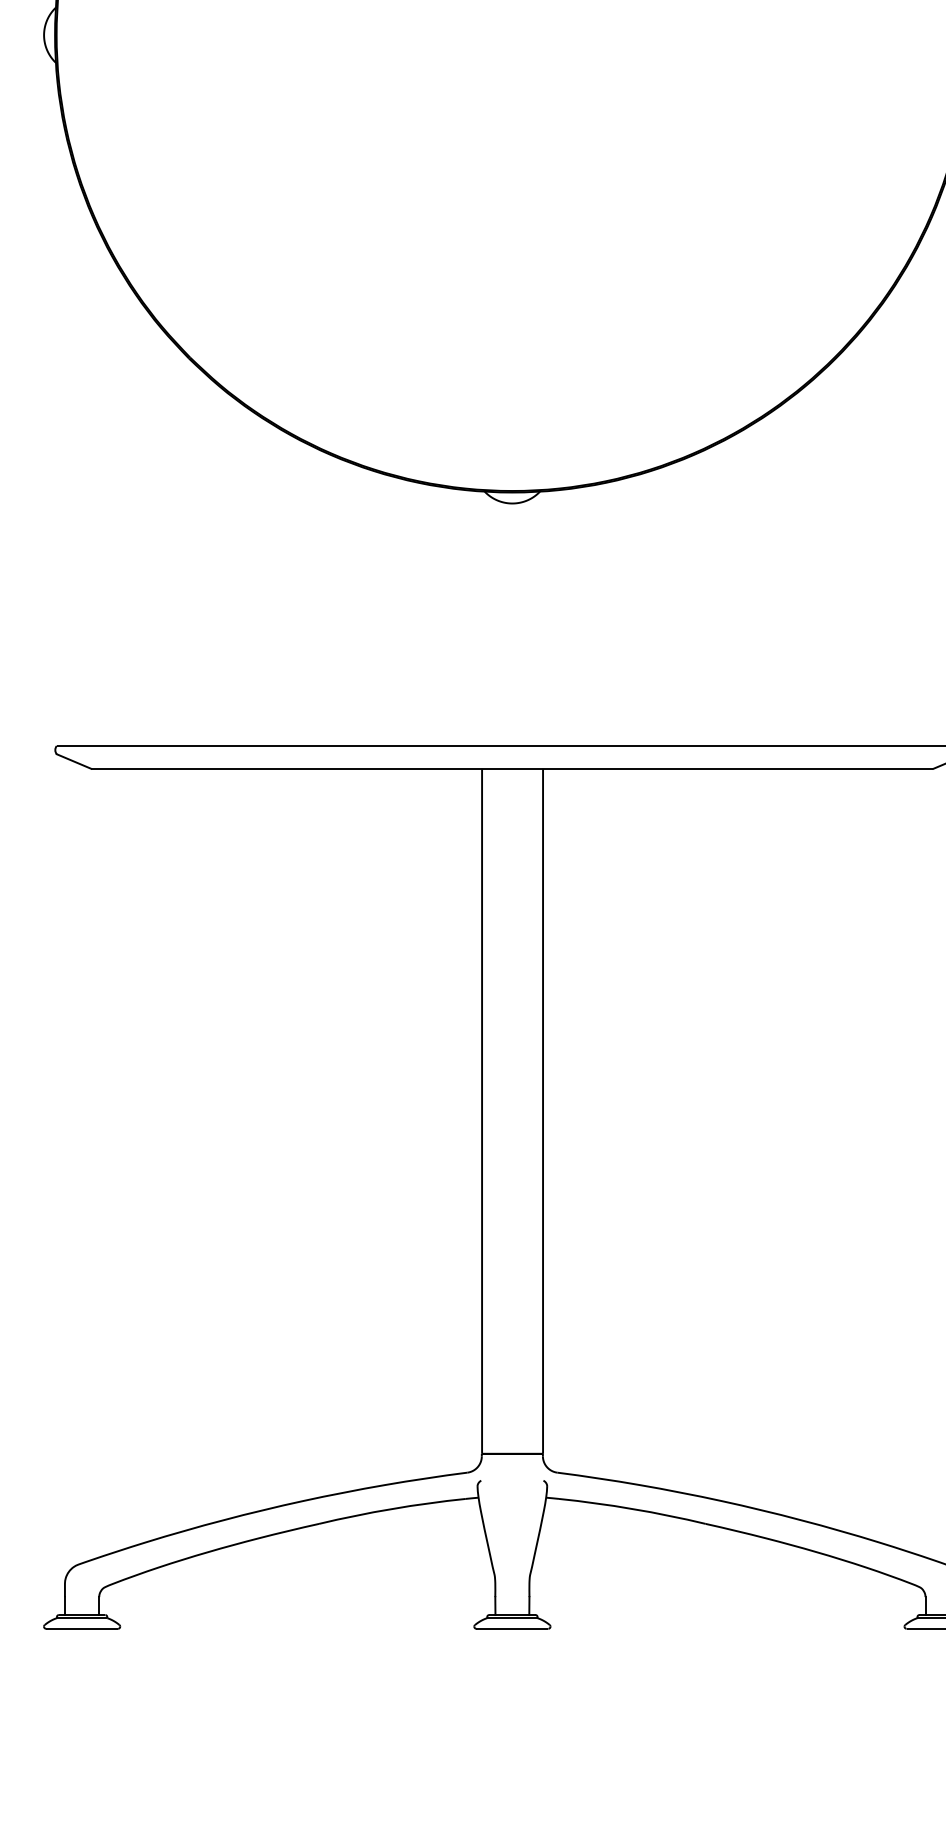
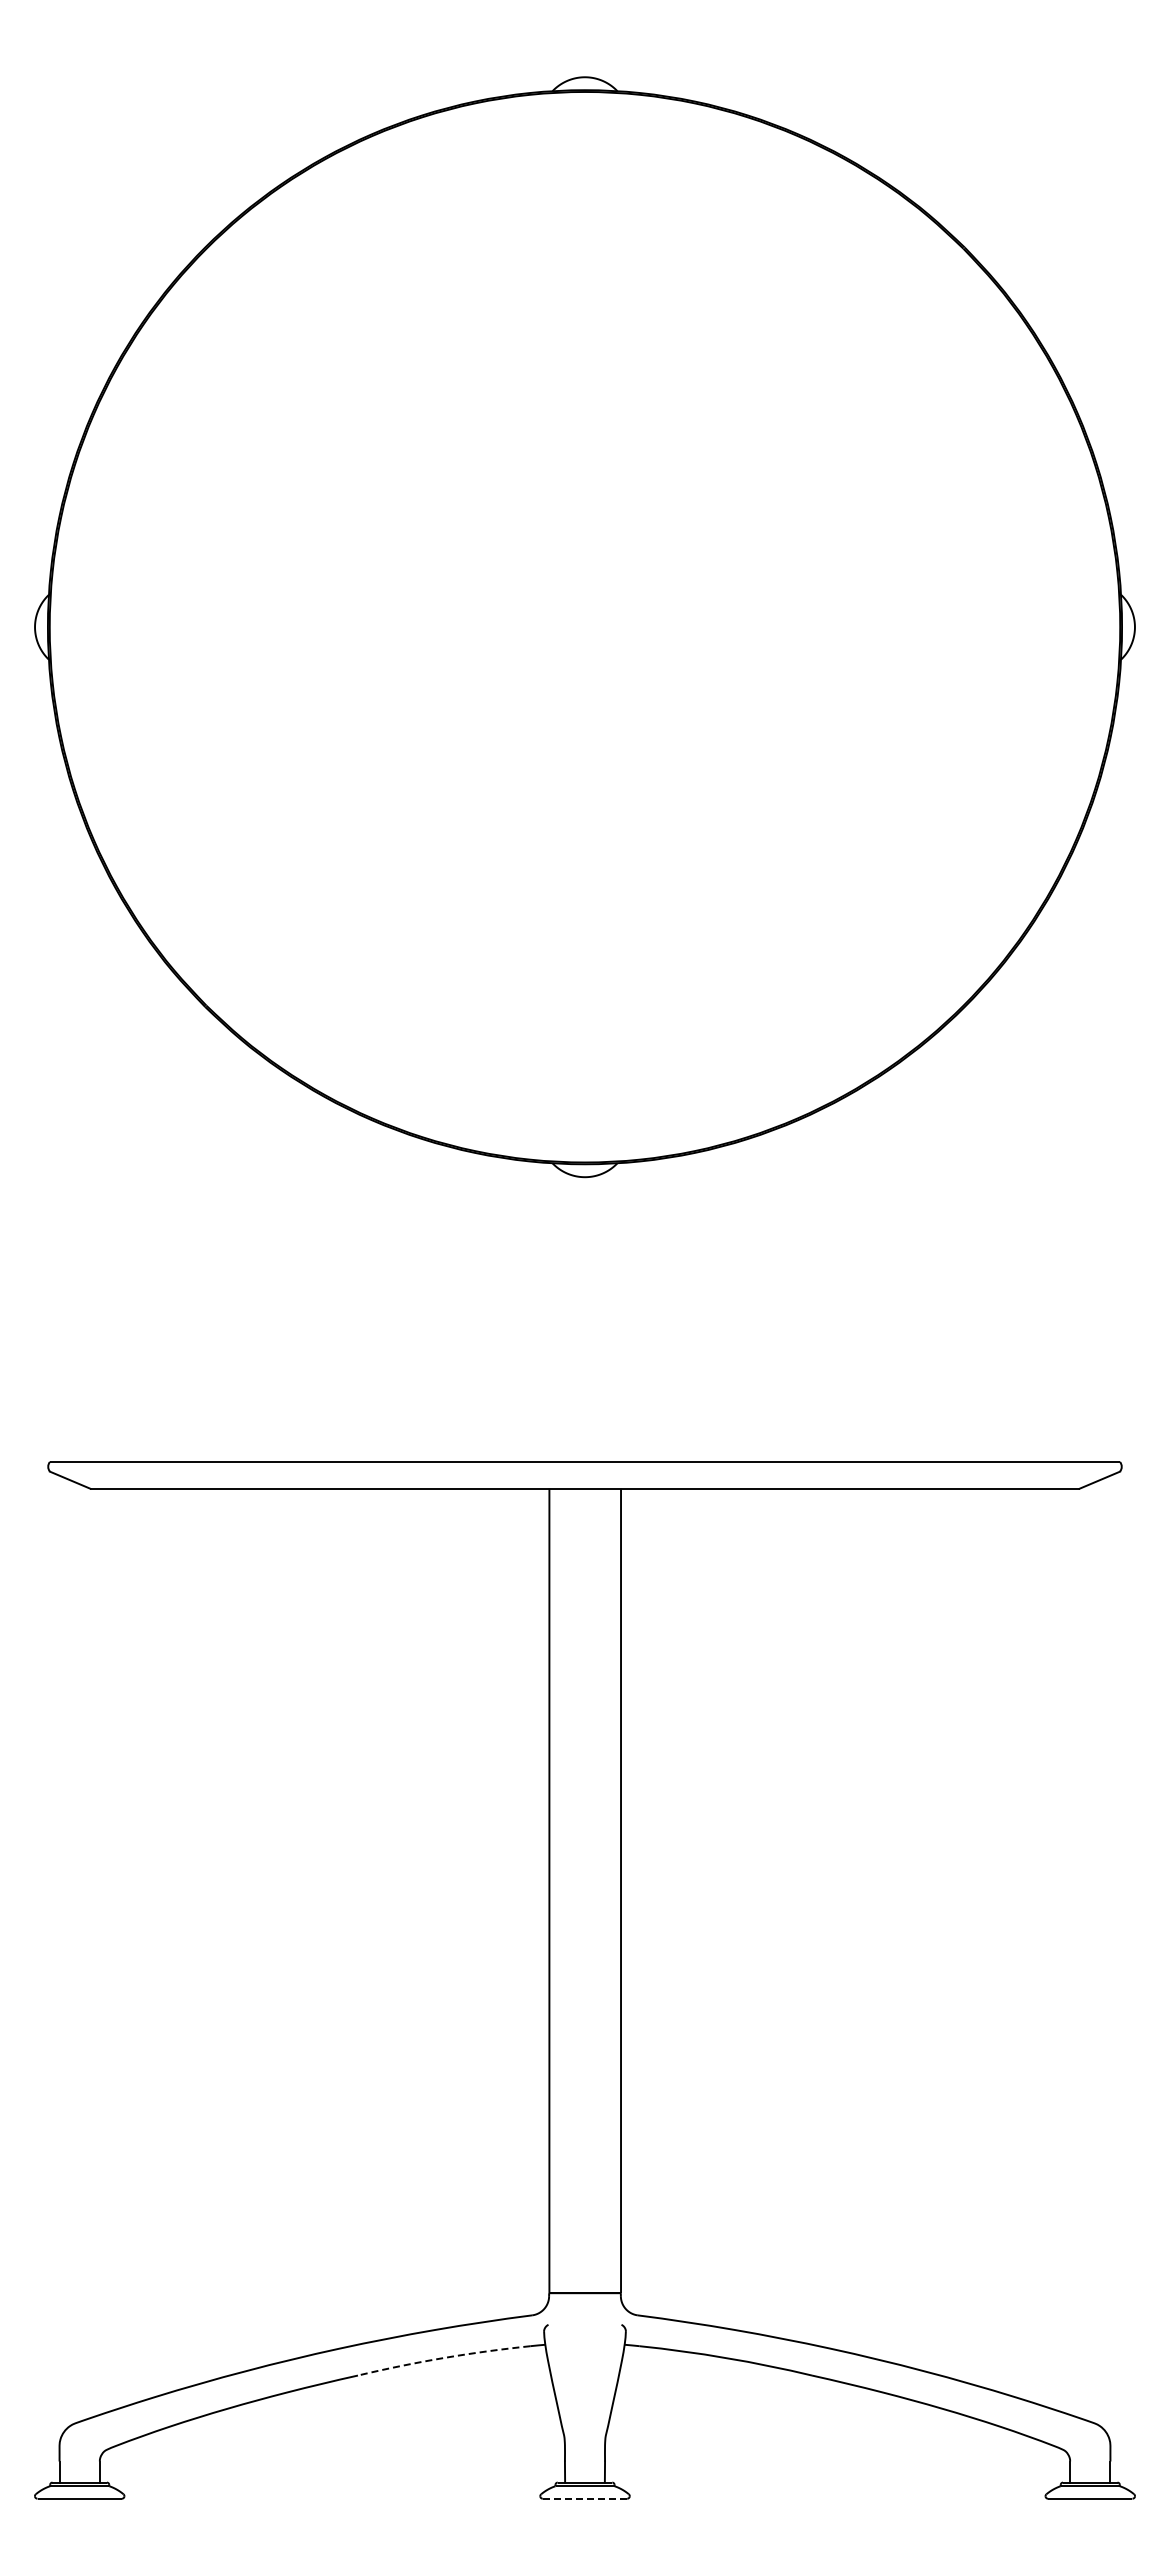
arc: (391, 1509) -> (443, 2358), solid -> dashed
line: (511, 1628) -> (584, 2498), solid -> dashed

